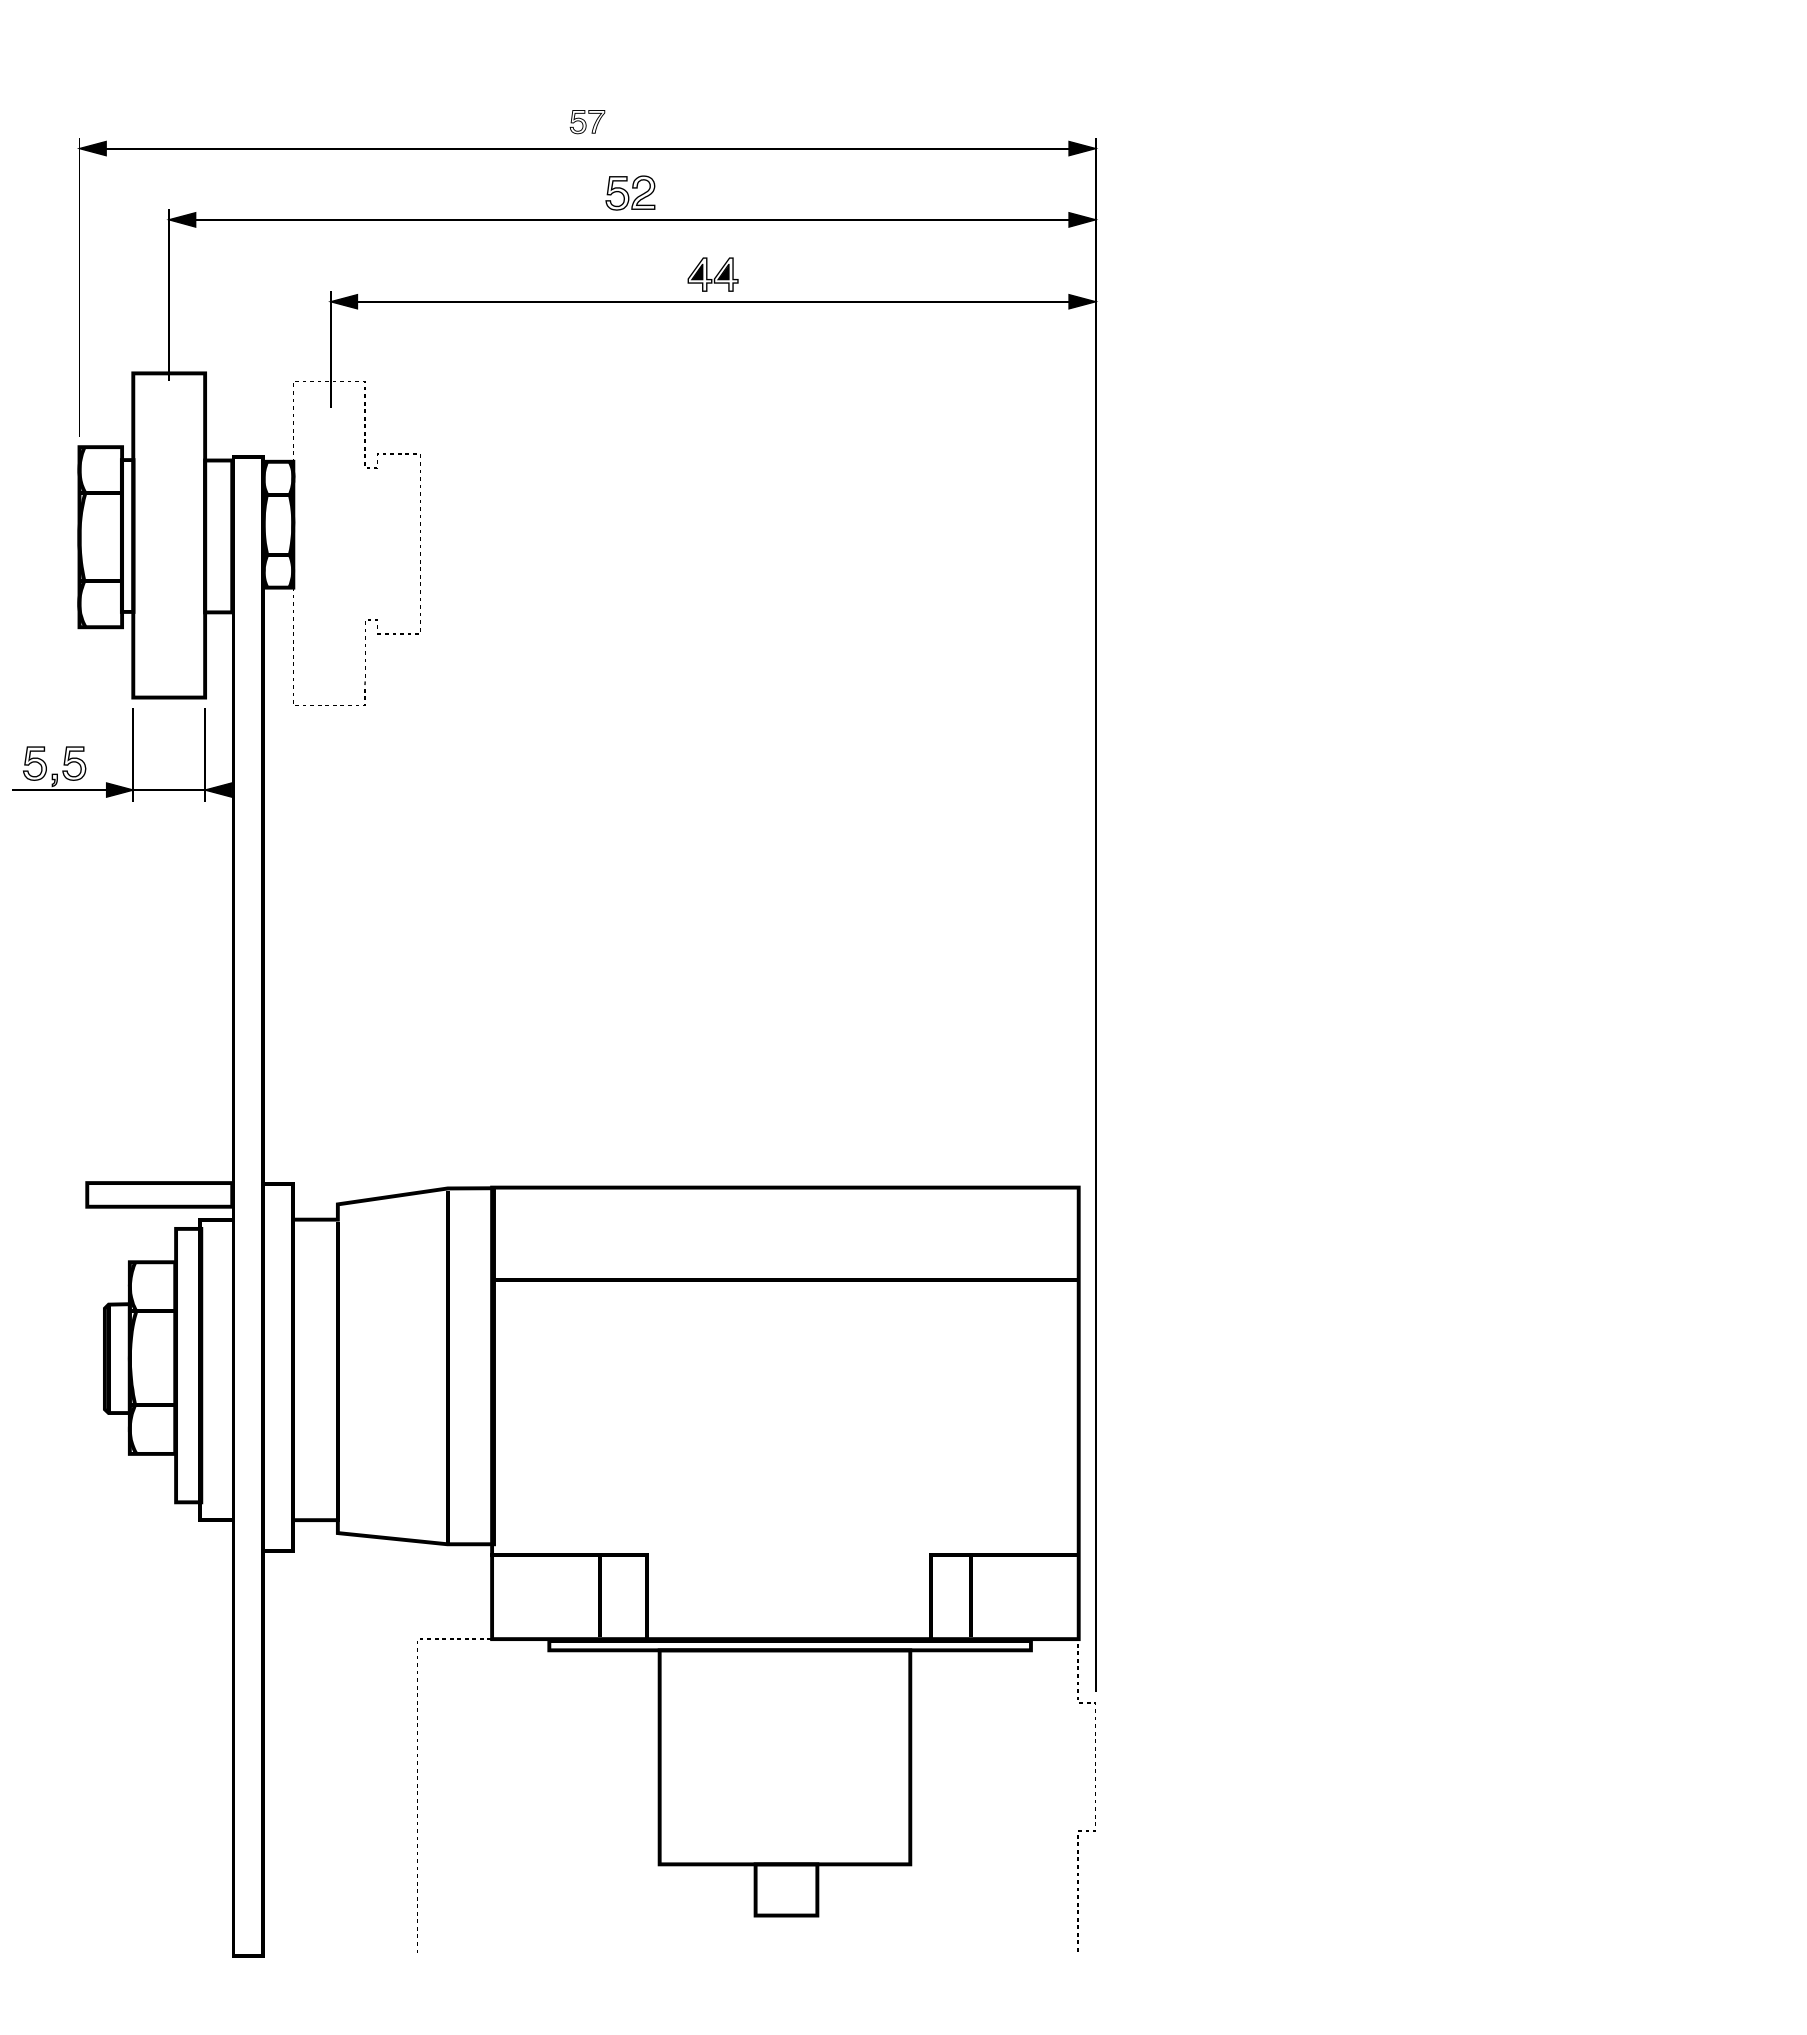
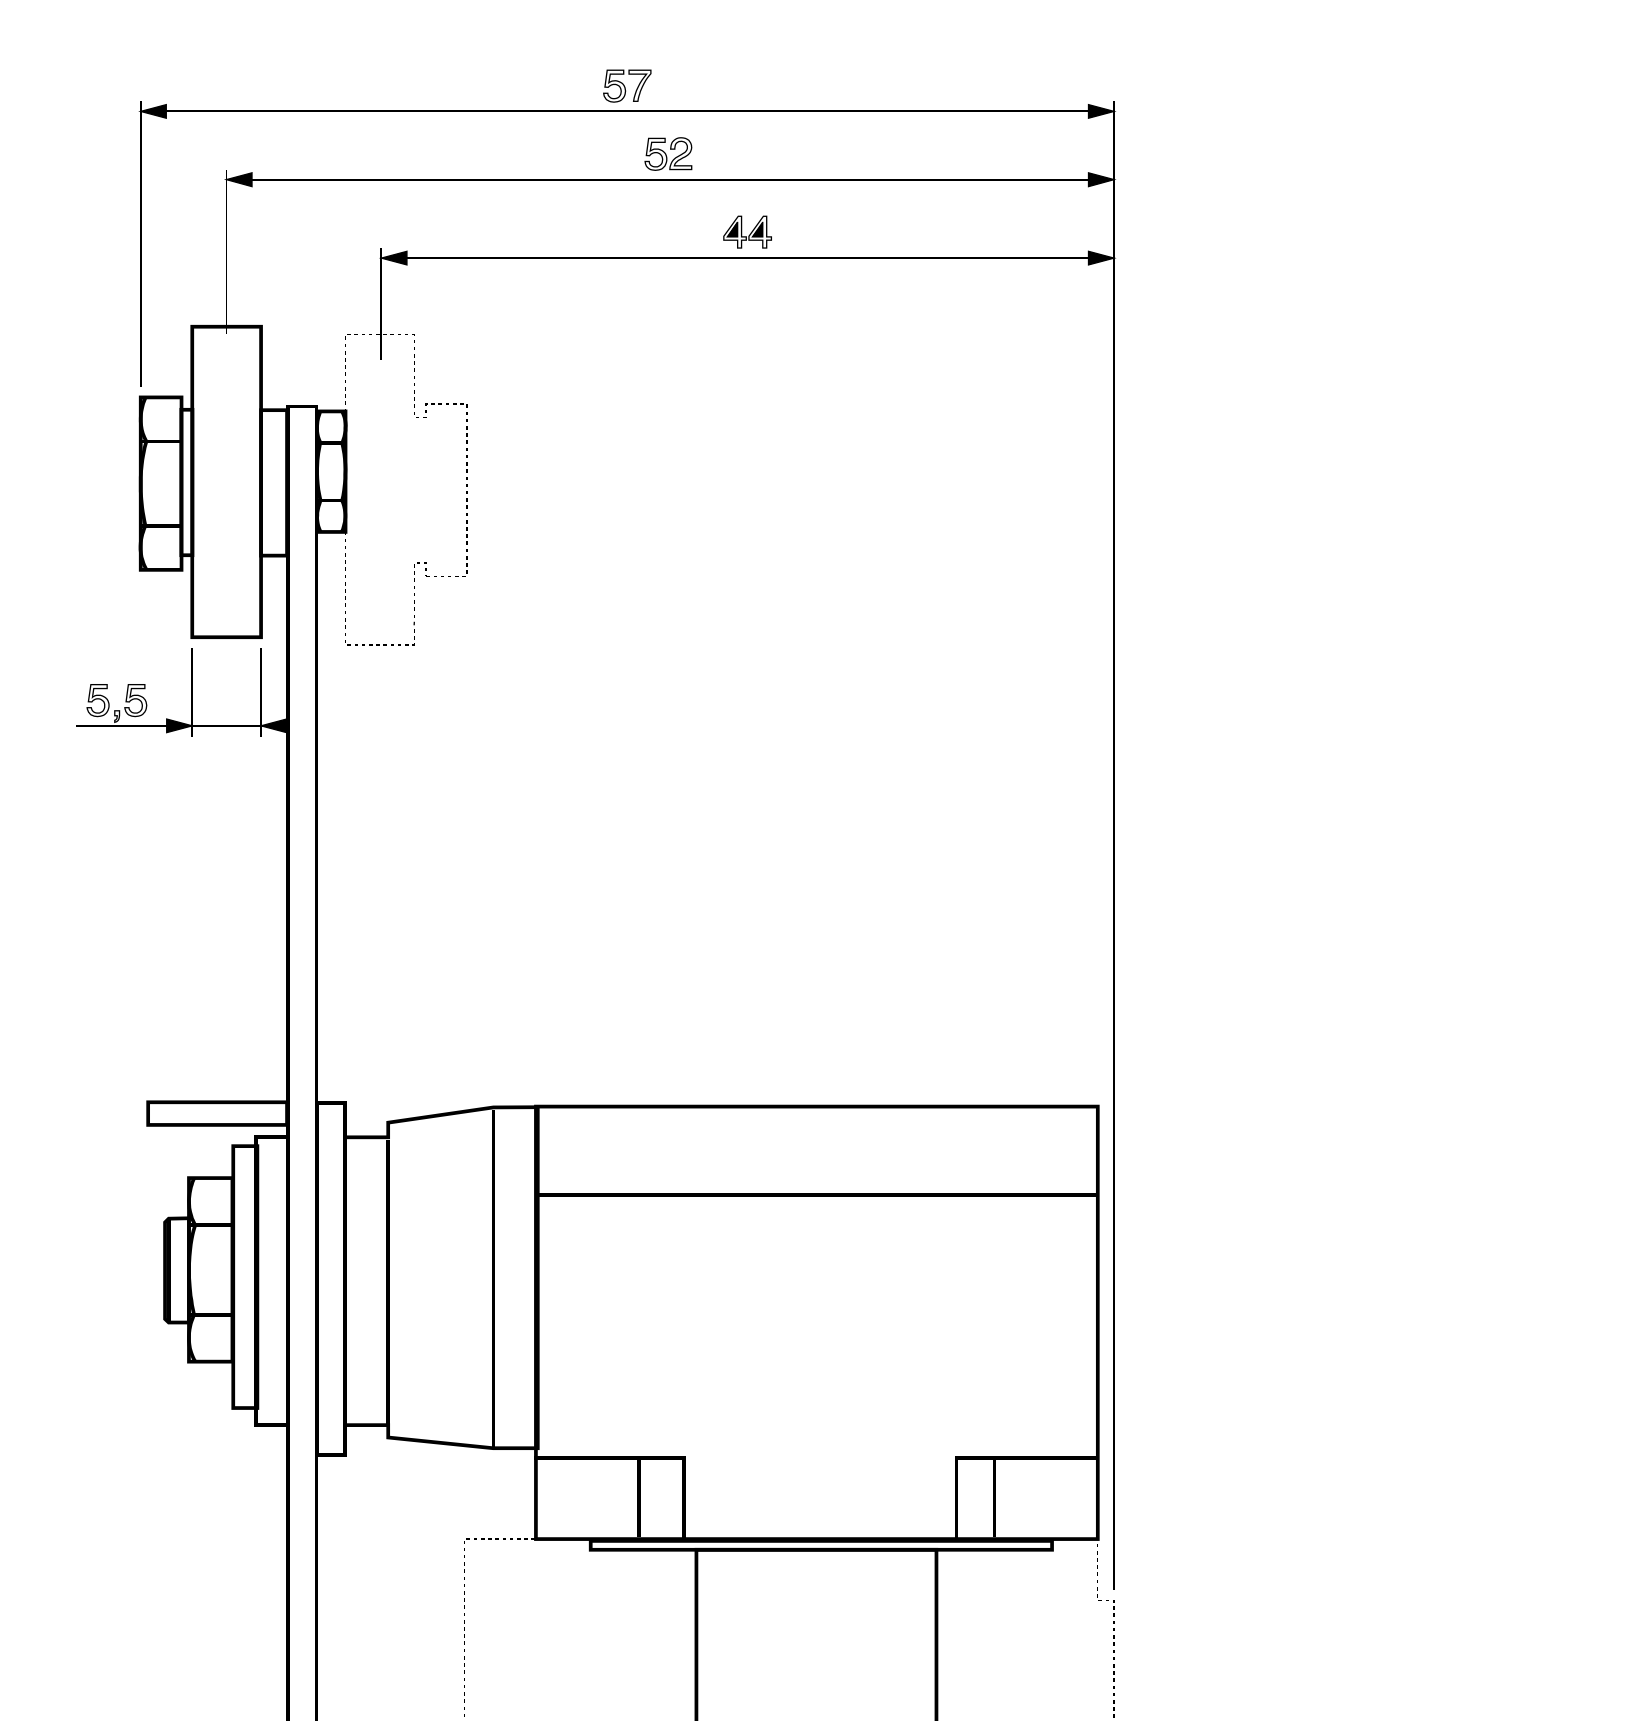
part: (587, 121) -> (627, 85), size x1.43

